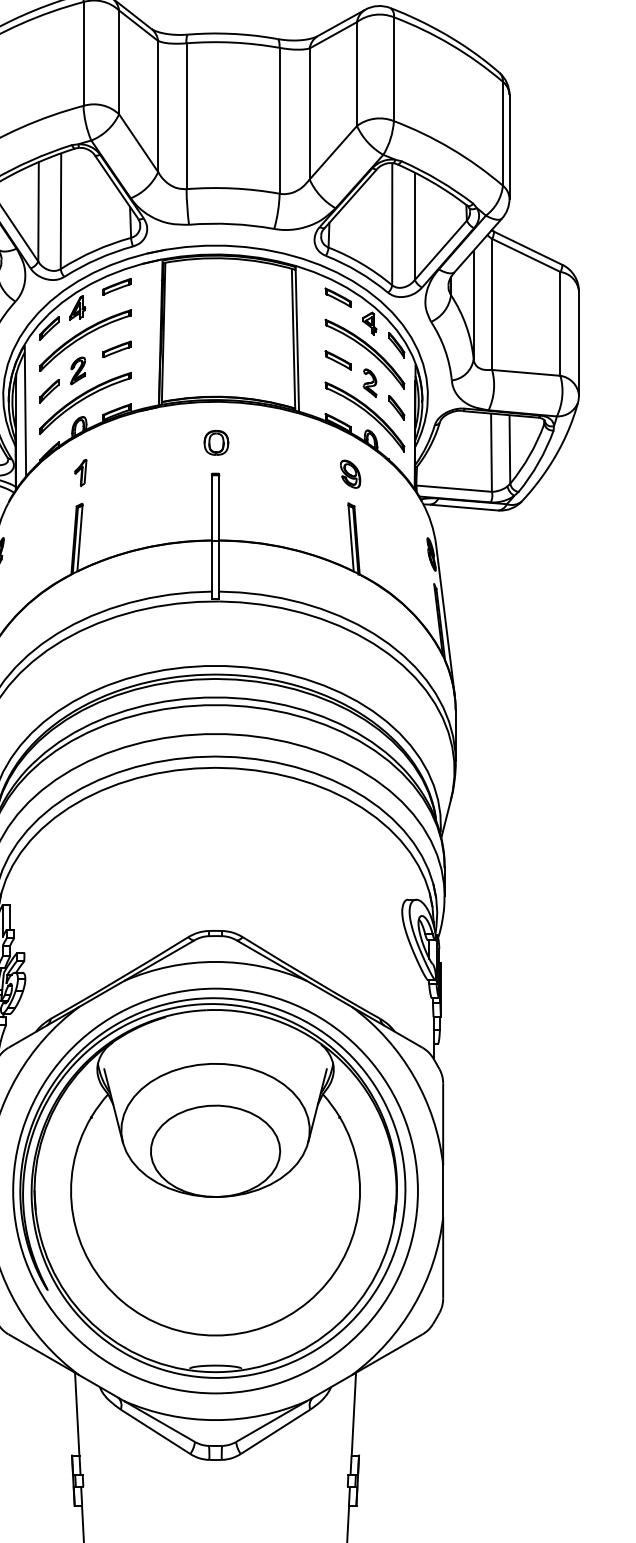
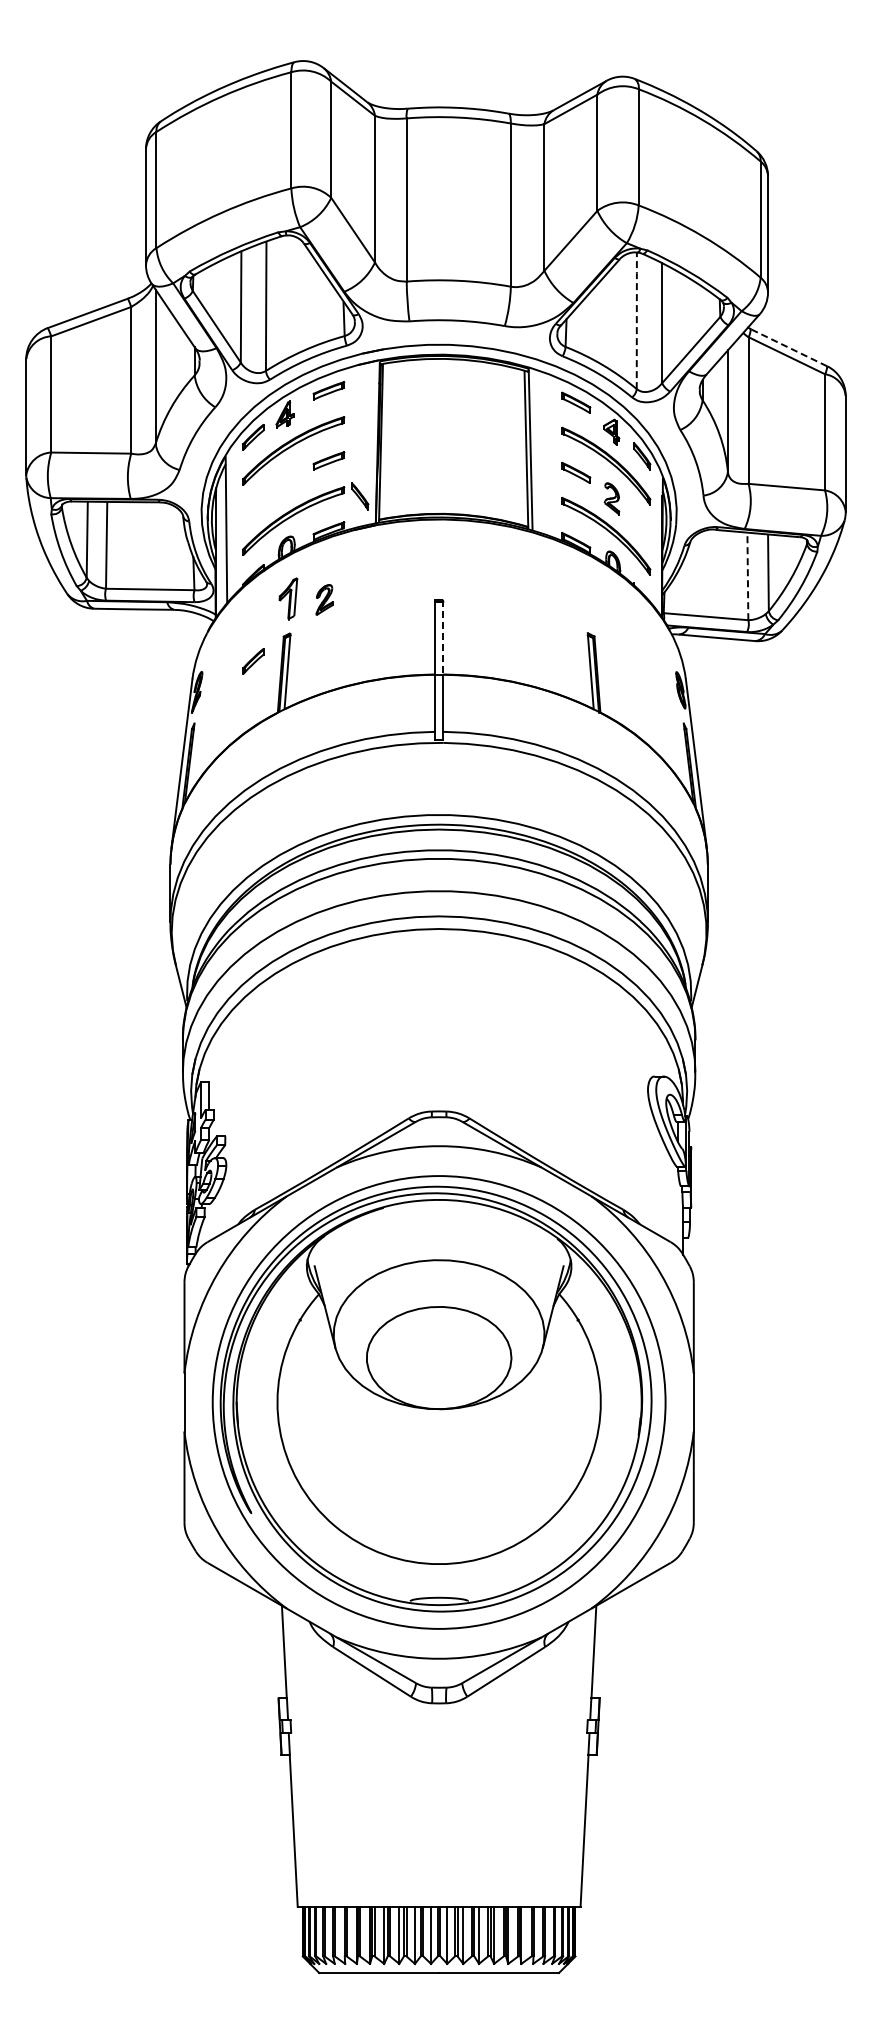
line: (391, 223) -> (636, 320), solid -> dashed
line: (527, 248) -> (788, 347), solid -> dashed
part: (78, 370) -> (324, 599), moved
part: (49, 391) -> (253, 661), moved
part: (397, 408) -> (360, 496), moved
part: (216, 442) -> (440, 565), removed
line: (491, 451) -> (747, 575), solid -> dashed
part: (80, 472) -> (288, 598), size x1.4
part: (349, 474) -> (589, 600), removed
line: (219, 507) -> (443, 637), solid -> dashed

